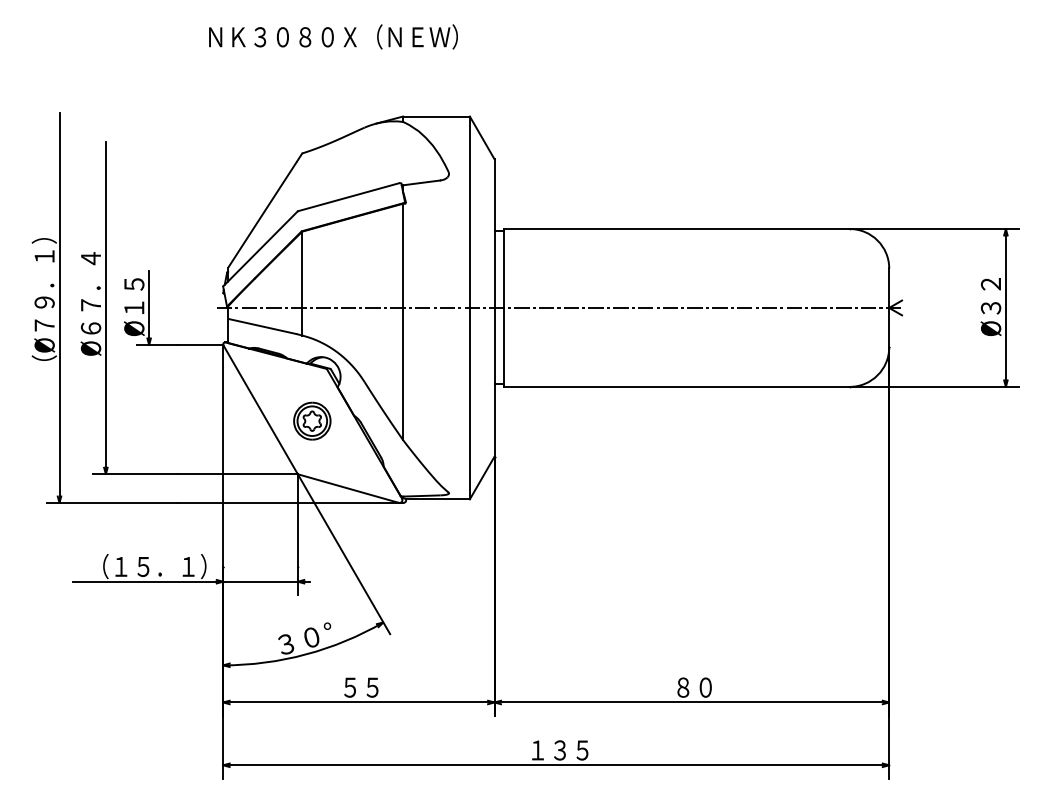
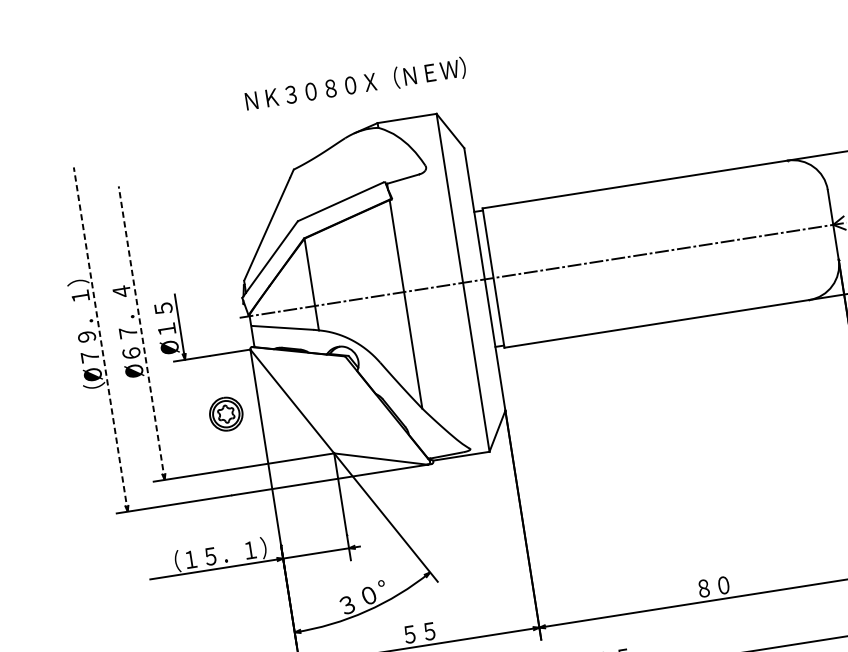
text: (333, 36) -> (355, 84), moved
line: (59, 307) -> (100, 339), solid -> dashed
line: (105, 307) -> (141, 332), solid -> dashed
part: (312, 420) -> (226, 413), moved

